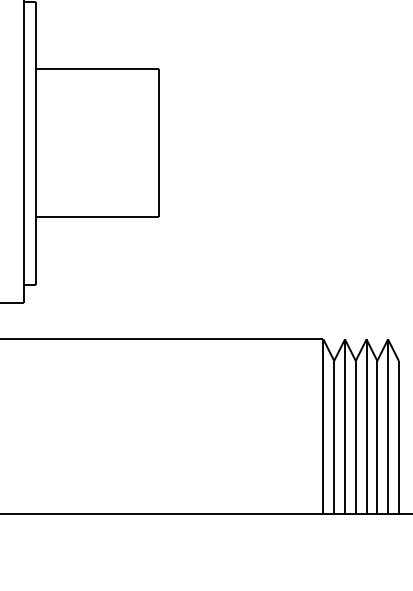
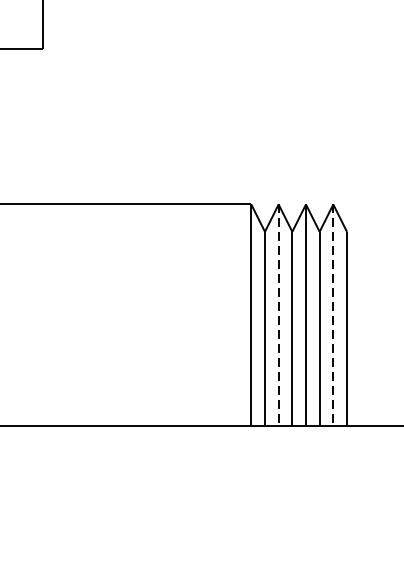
line: (344, 426) -> (278, 315), solid -> dashed
line: (388, 426) -> (333, 315), solid -> dashed

